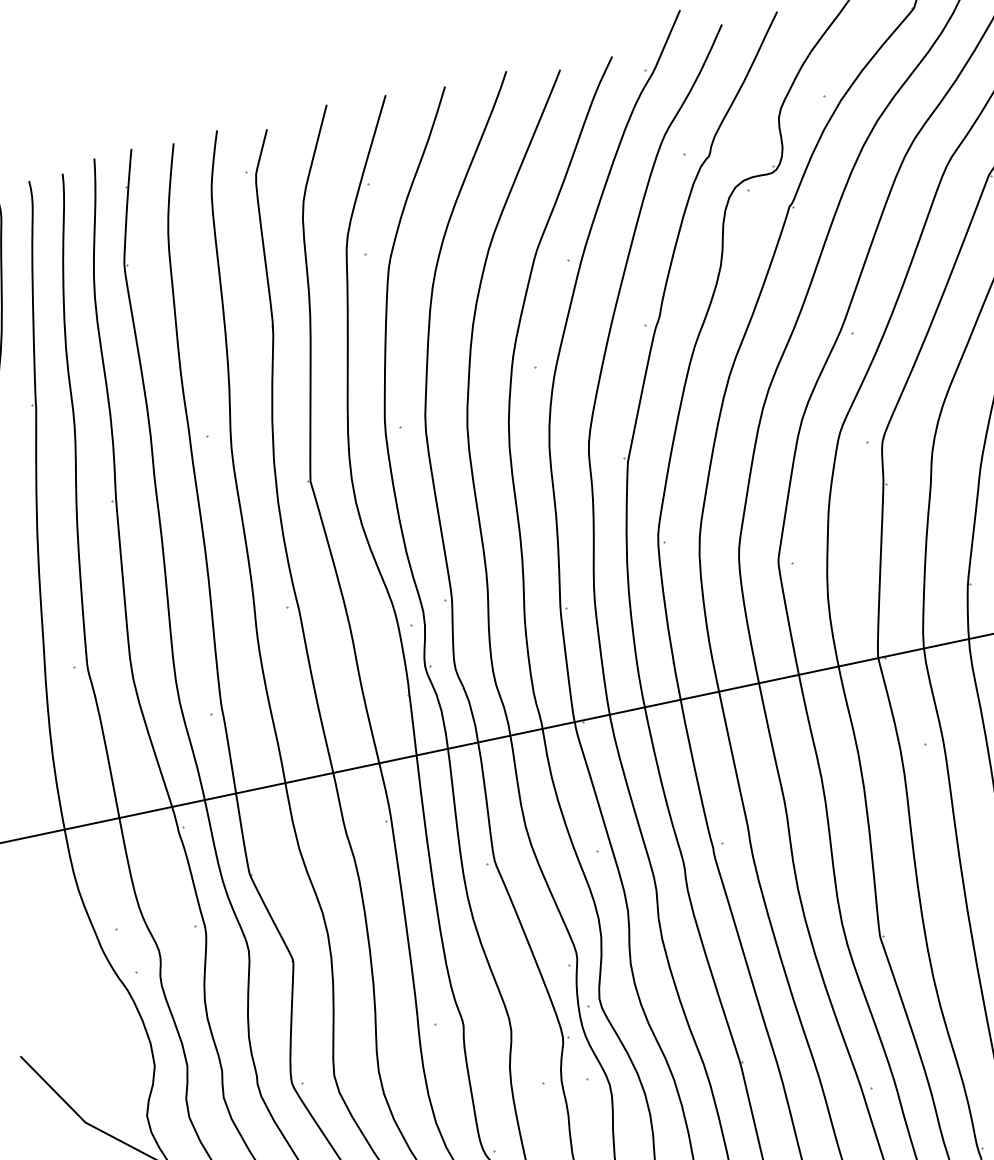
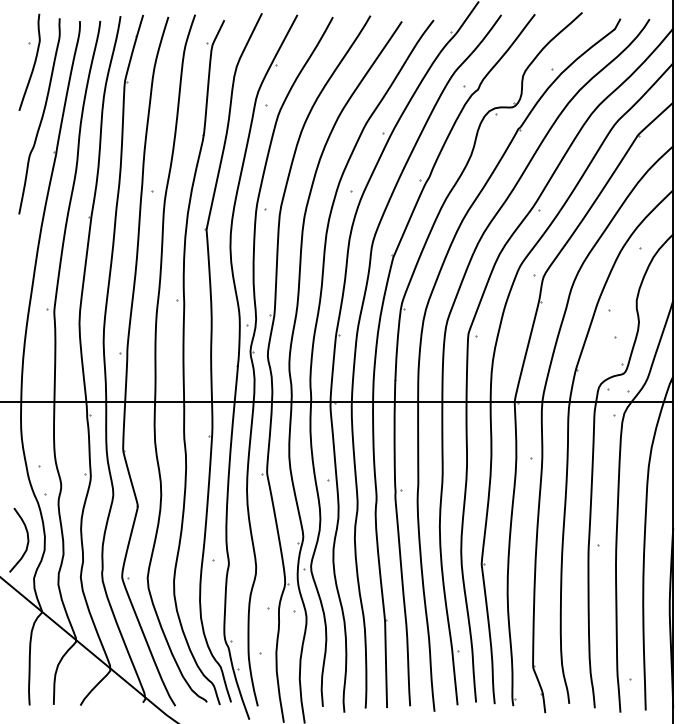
curve: (122, 1053) -> (27, 539), added

